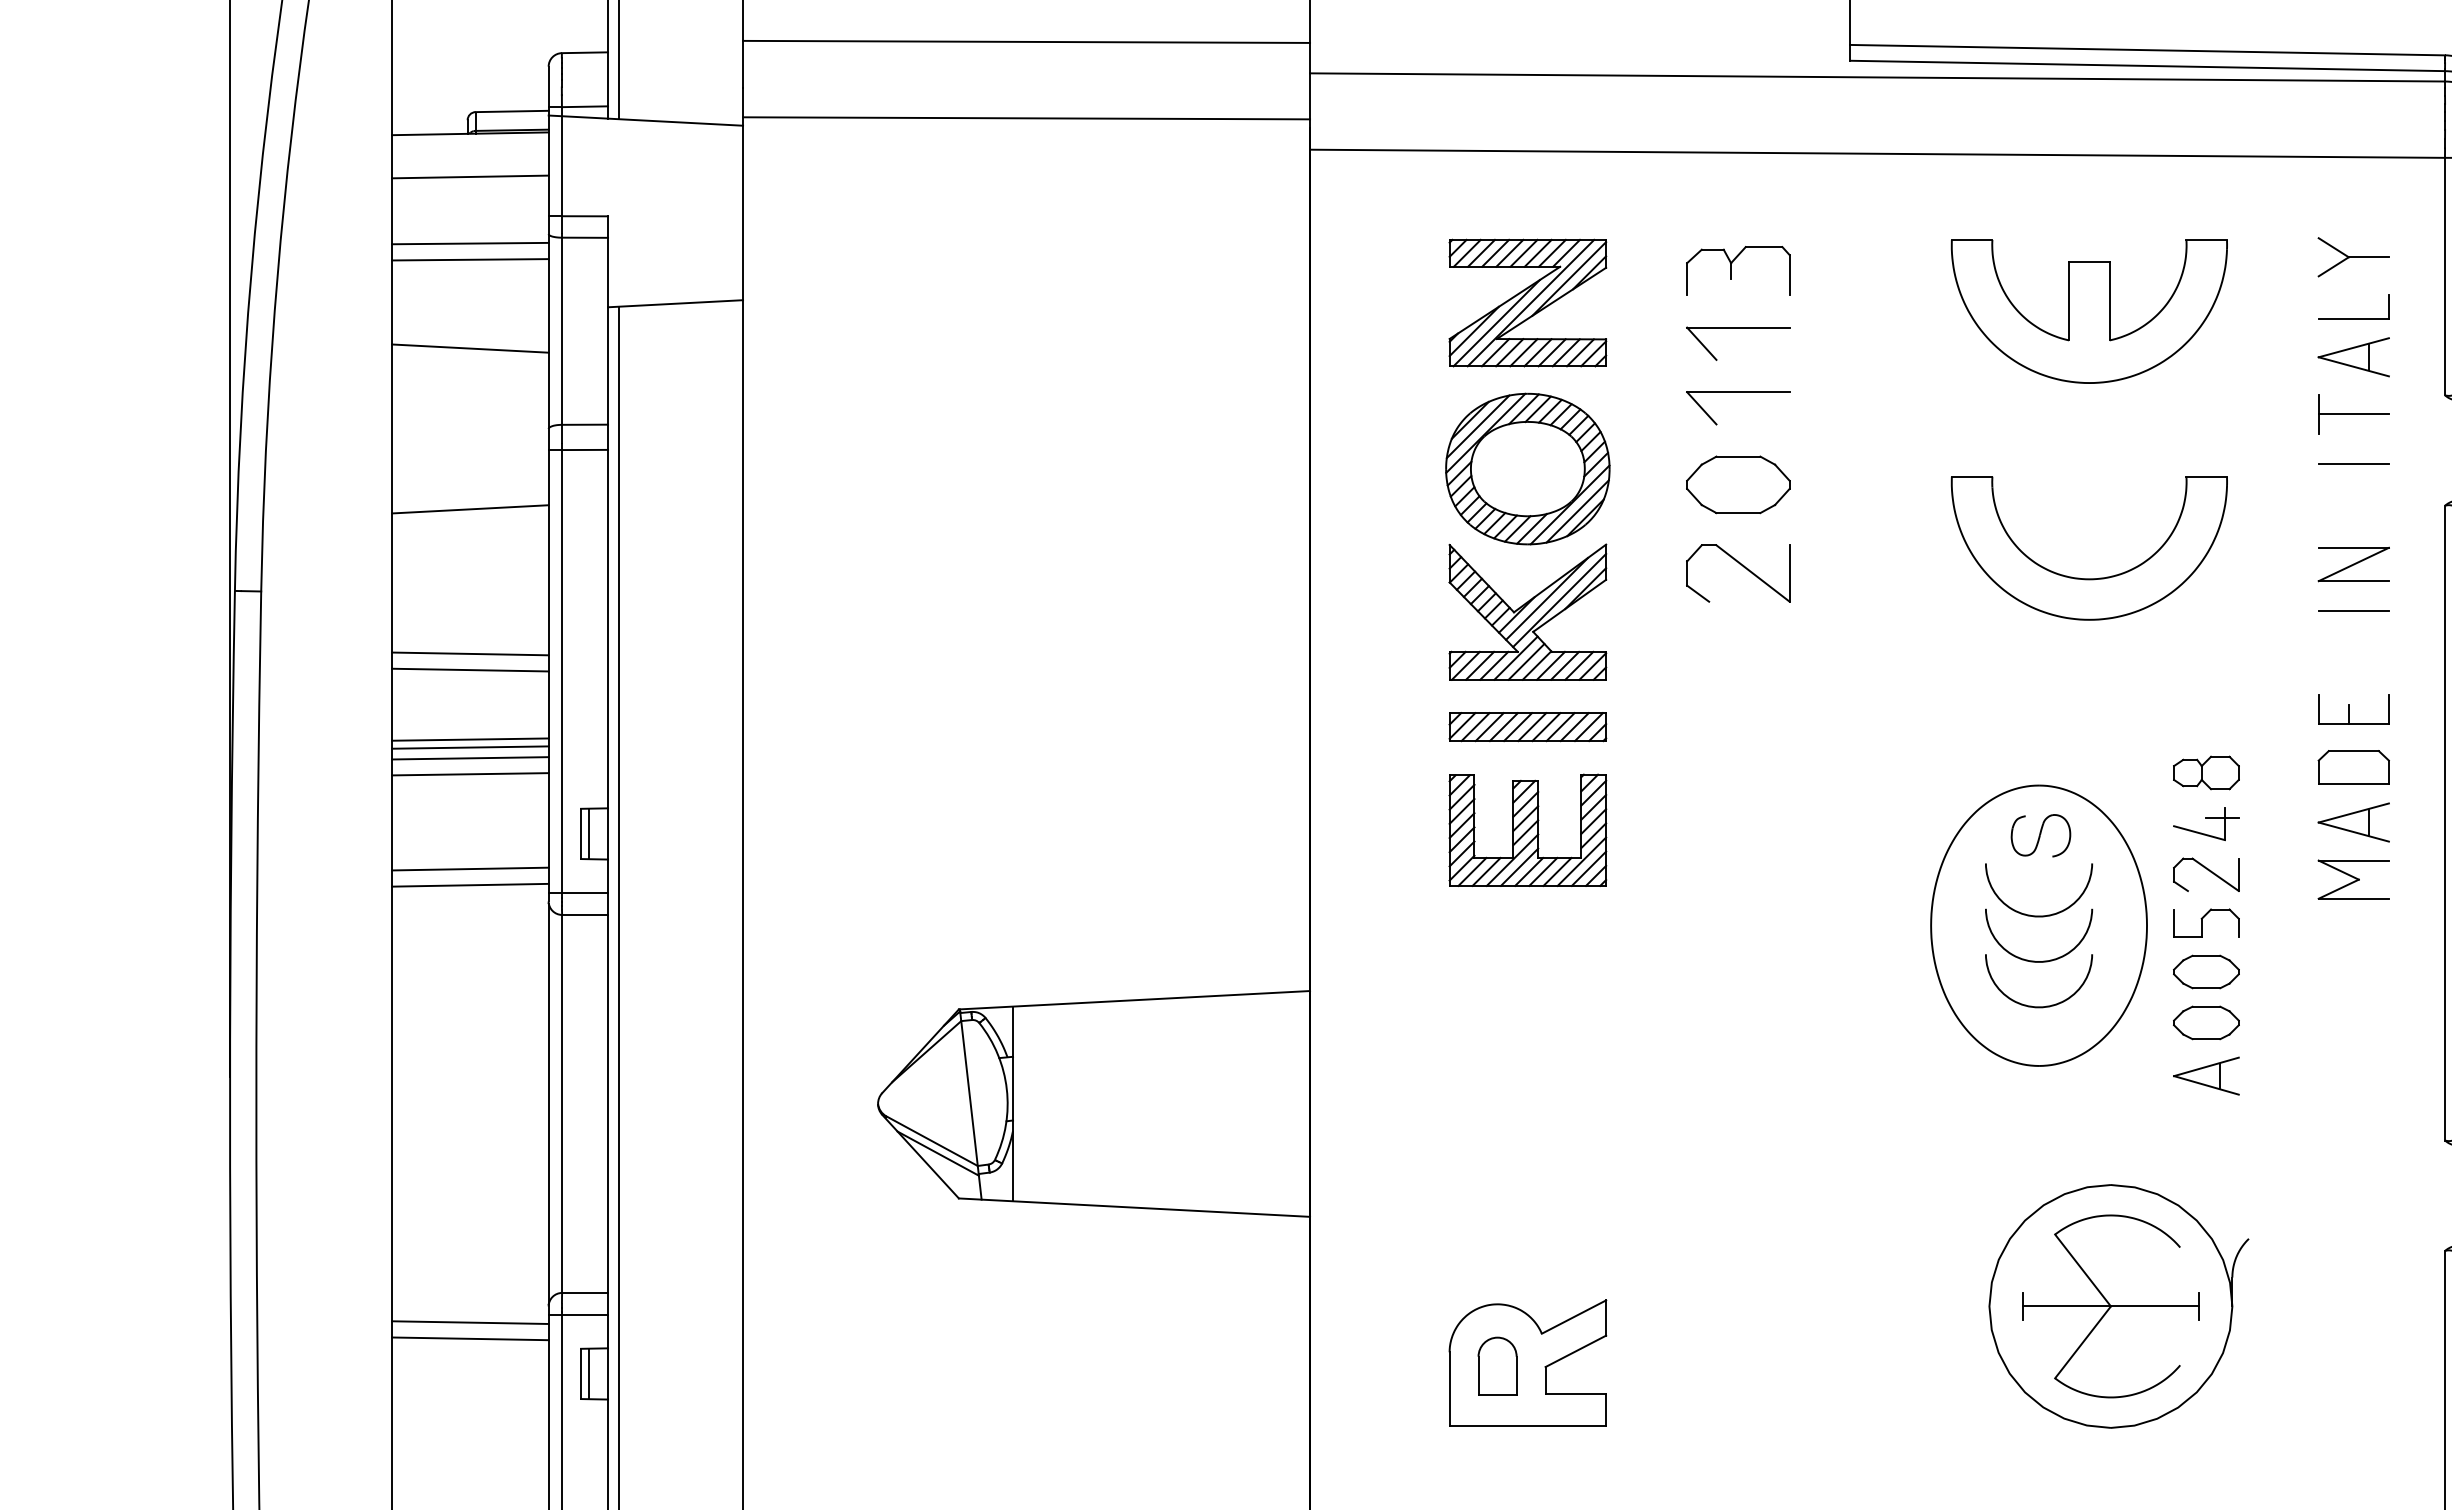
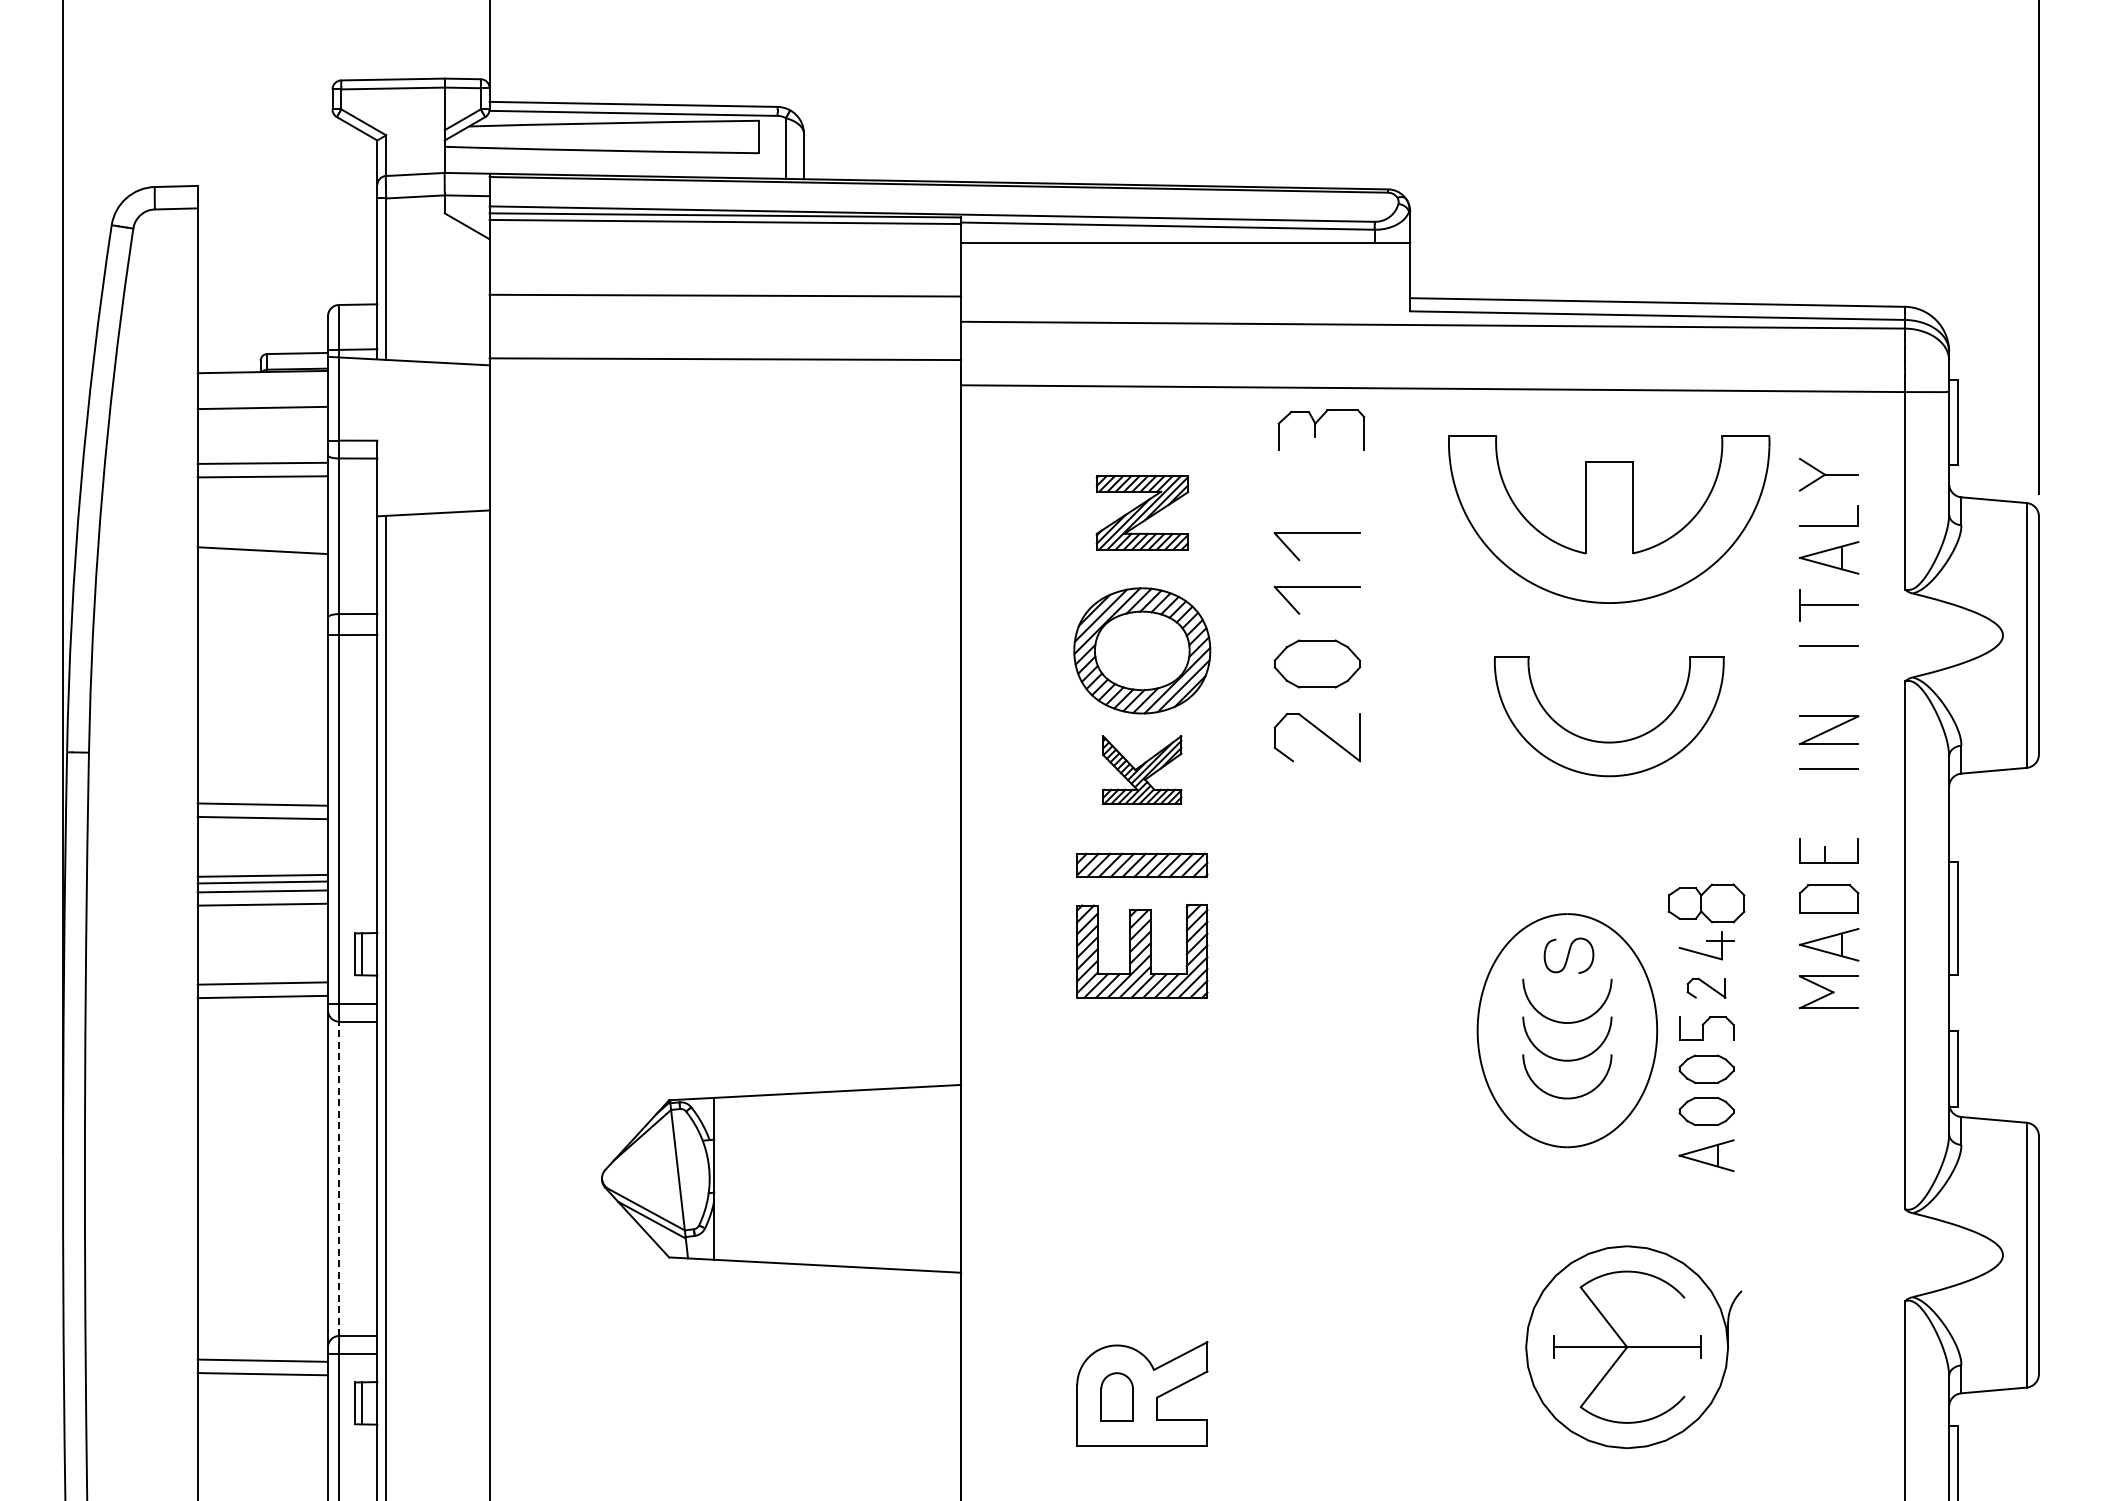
part: (1737, 270) -> (1320, 429), moved
part: (1528, 302) -> (1142, 512), size x0.7
part: (2089, 311) -> (1609, 519), size x1.4
line: (469, 508) -> (262, 683), removed
part: (1528, 611) -> (1142, 769), size x0.6
part: (2206, 772) -> (1706, 903), size x1.4
part: (2206, 873) -> (1706, 987), size x0.7
line: (562, 1103) -> (339, 1178), solid -> dashed

